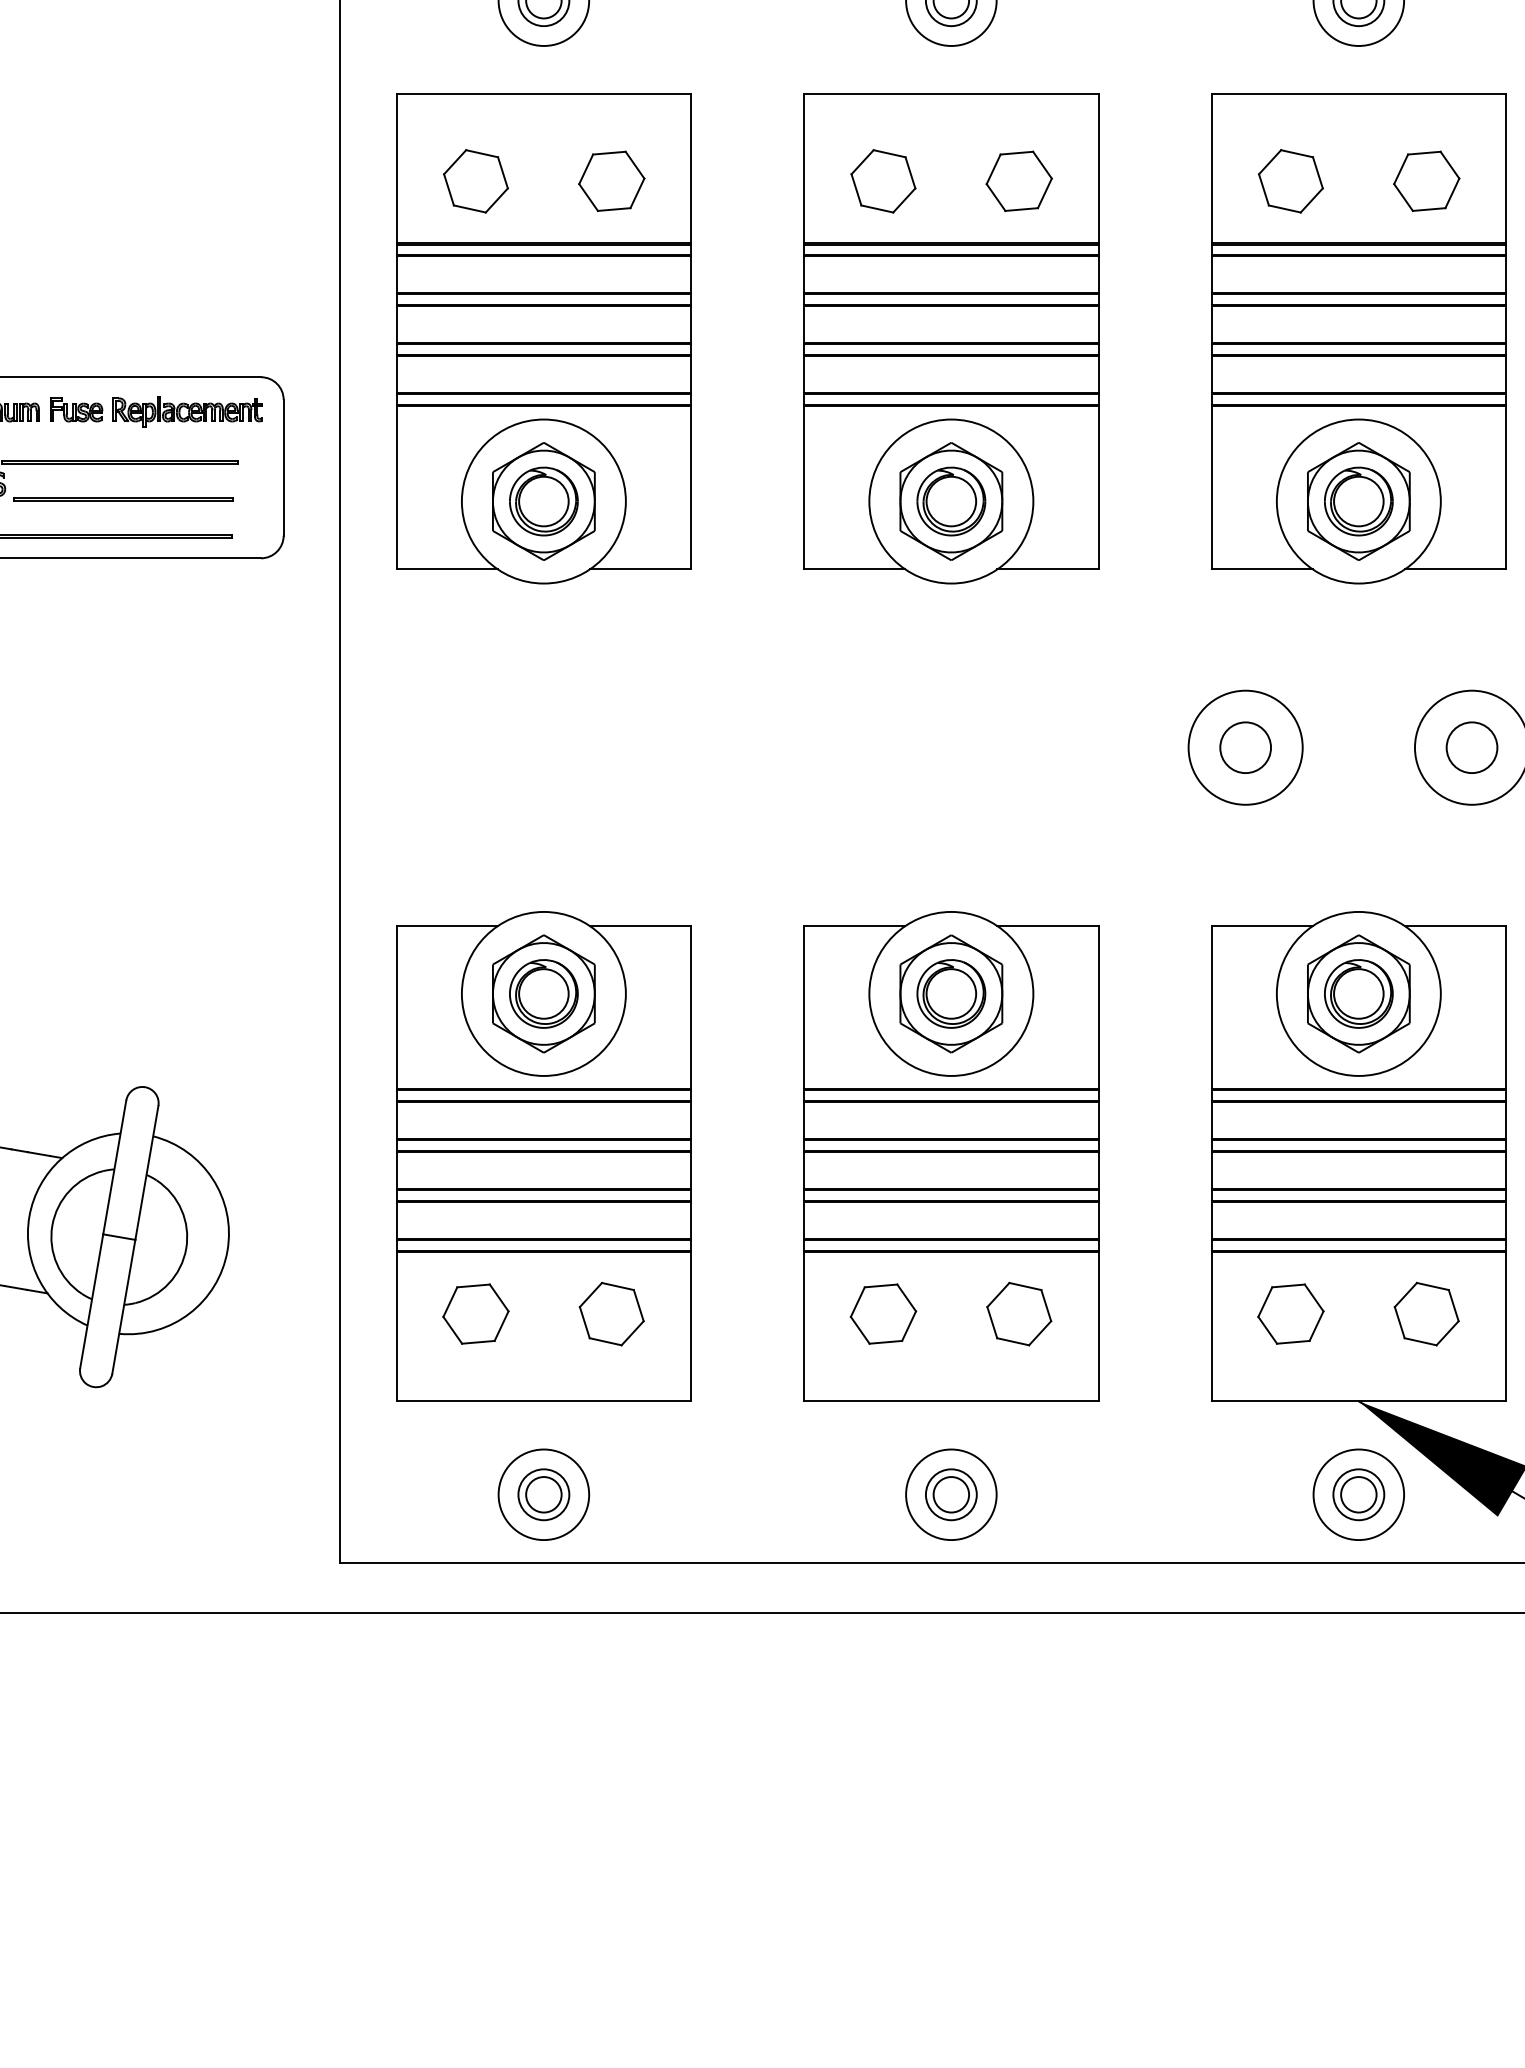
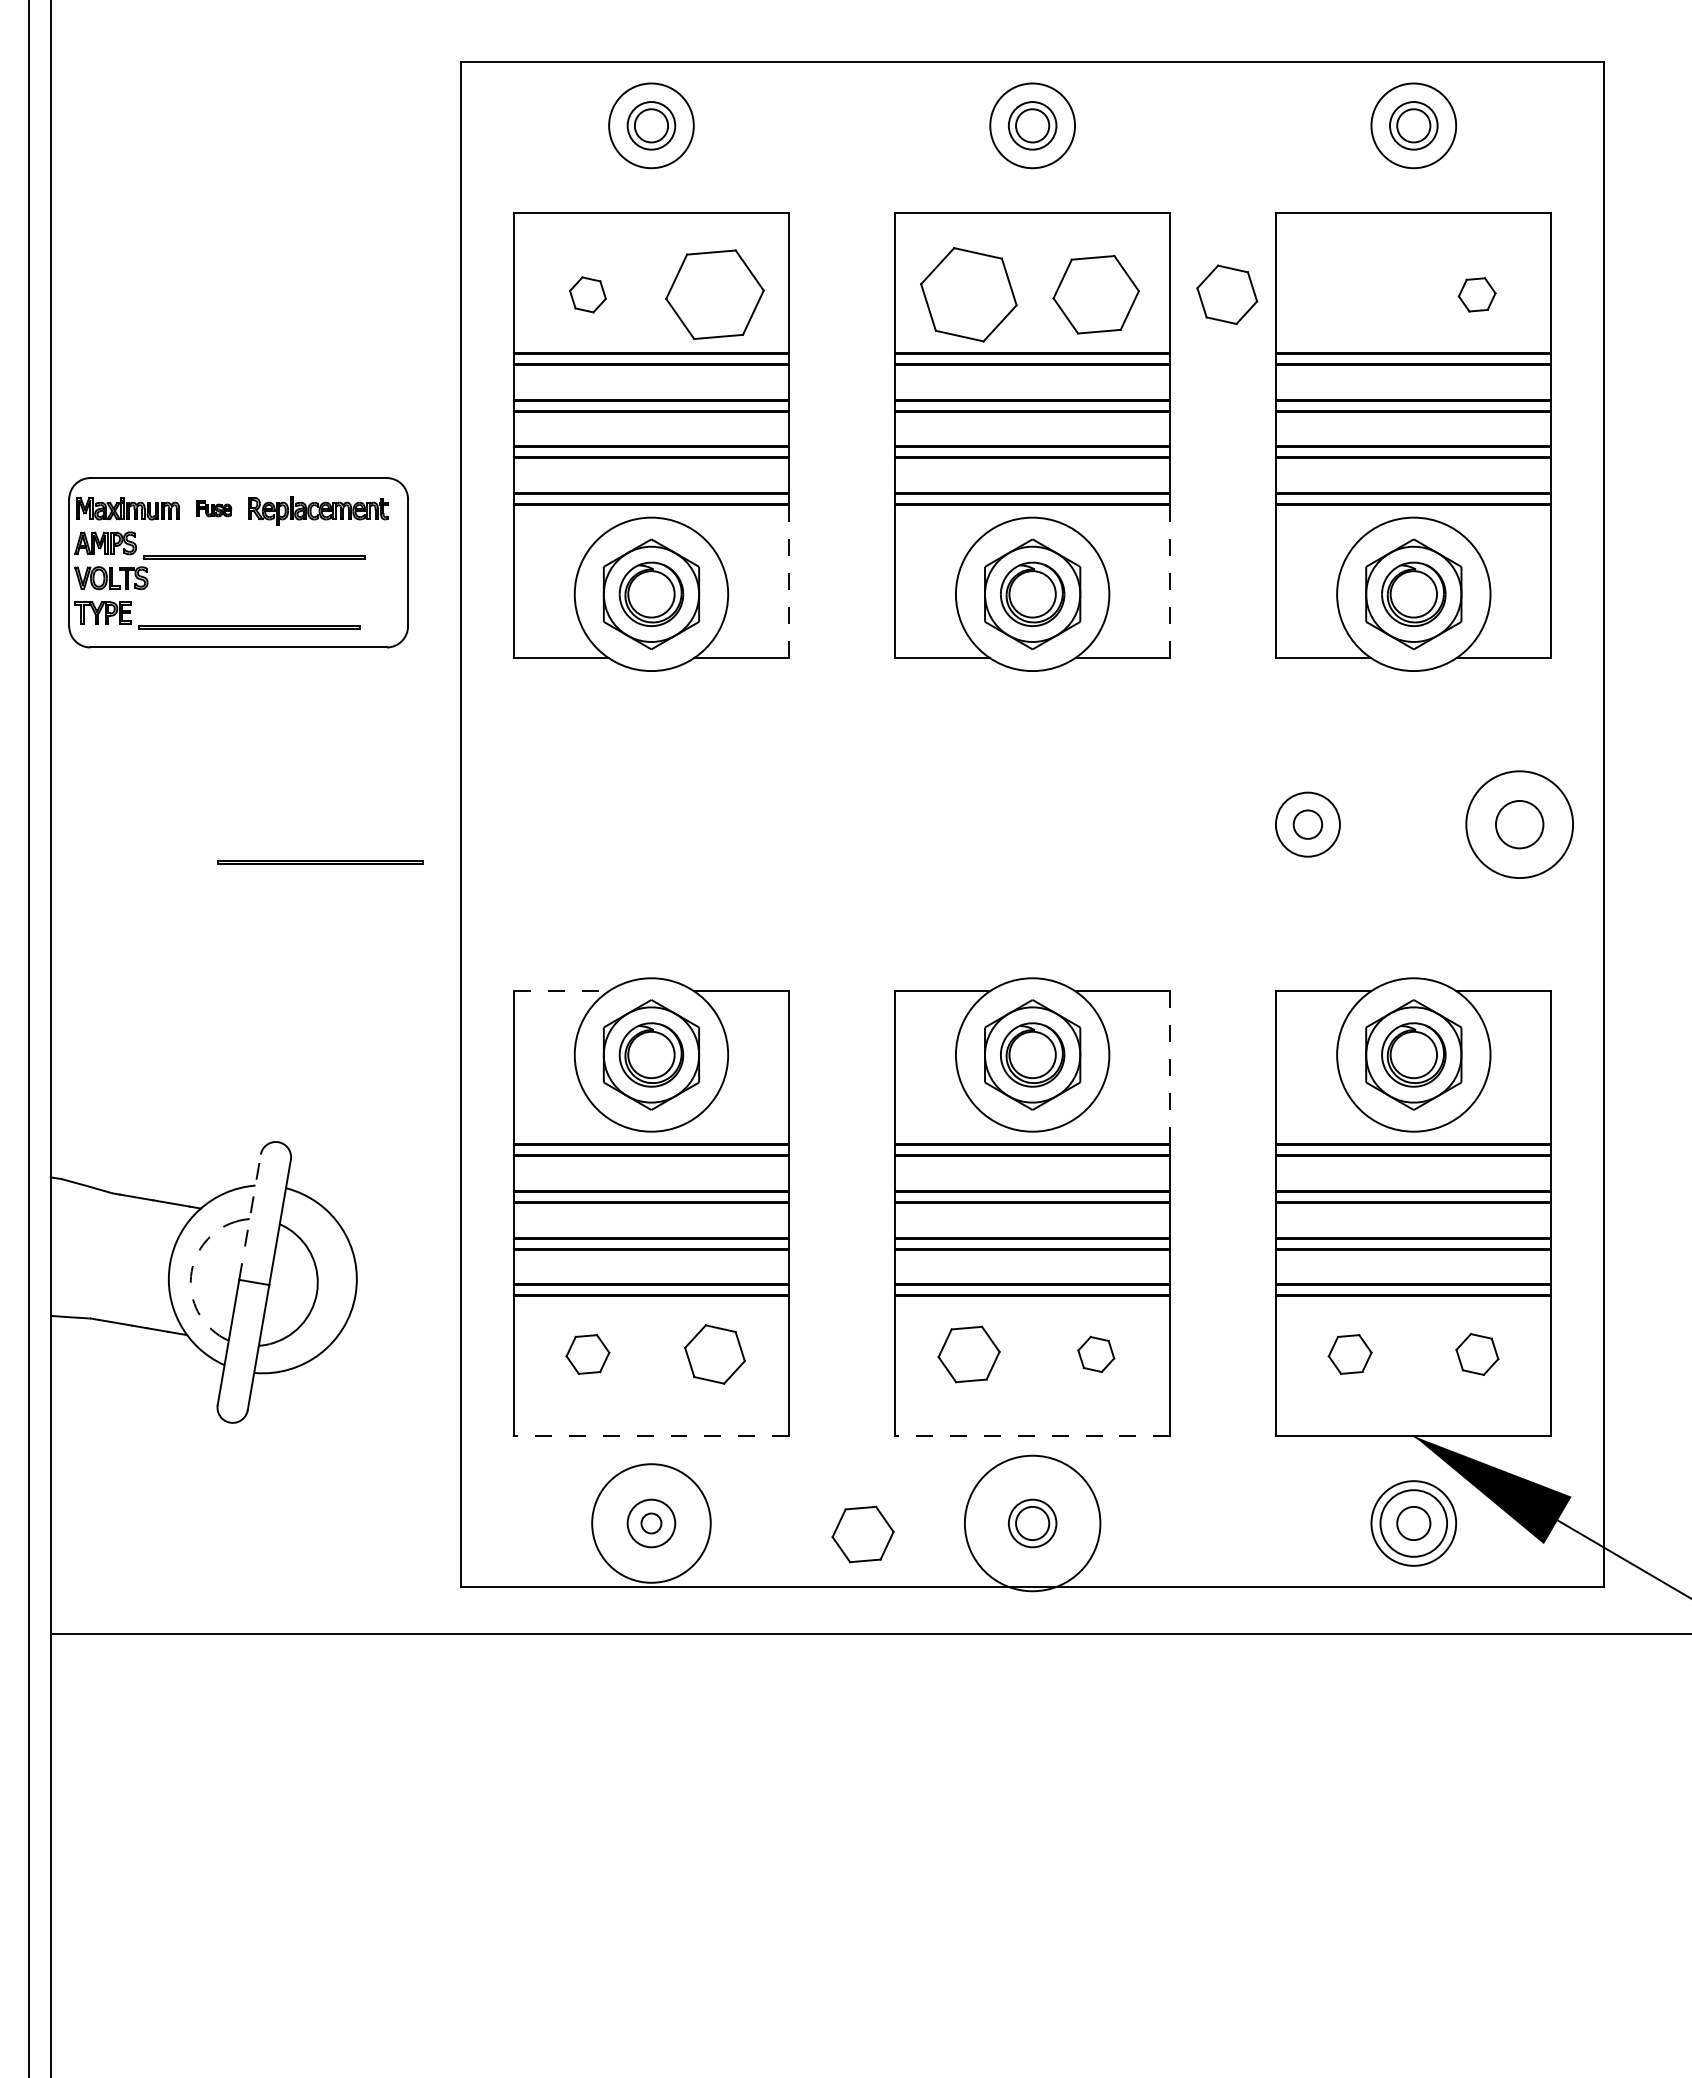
part: (475, 180) -> (587, 294), size x0.6
part: (611, 180) -> (714, 294), size x1.6
part: (883, 180) -> (969, 294), size x1.6
part: (1018, 180) -> (1095, 294), size x1.4
part: (1291, 180) -> (1227, 294), moved
part: (1425, 180) -> (1476, 294), size x0.6
part: (76, 409) -> (214, 508), size x0.7
line: (691, 488) -> (789, 582), solid -> dashed
line: (1098, 488) -> (1170, 582), solid -> dashed
line: (123, 498) -> (320, 861), moved
circle: (1245, 747) -> (1307, 824), size x0.6
circle: (1245, 747) -> (1307, 824), size x0.6
line: (447, 926) -> (561, 991), solid -> dashed
line: (1098, 1008) -> (1170, 1068), solid -> dashed
line: (115, 1167) -> (250, 1217), solid -> dashed
arc: (52, 1225) -> (191, 1271), solid -> dashed
part: (475, 1314) -> (587, 1354), size x0.7
part: (1019, 1314) -> (1096, 1354), size x0.6
part: (1290, 1314) -> (1349, 1354), size x0.7
part: (1426, 1314) -> (1477, 1354), size x0.7
line: (543, 1401) -> (651, 1436), solid -> dashed
line: (951, 1401) -> (1032, 1436), solid -> dashed
circle: (543, 1494) -> (651, 1523), size x0.6
circle: (543, 1494) -> (651, 1523), size x1.4
circle: (951, 1494) -> (1032, 1523), size x1.6
circle: (1358, 1494) -> (1413, 1523), size x1.4
part: (769, 1506) -> (862, 1534), added

